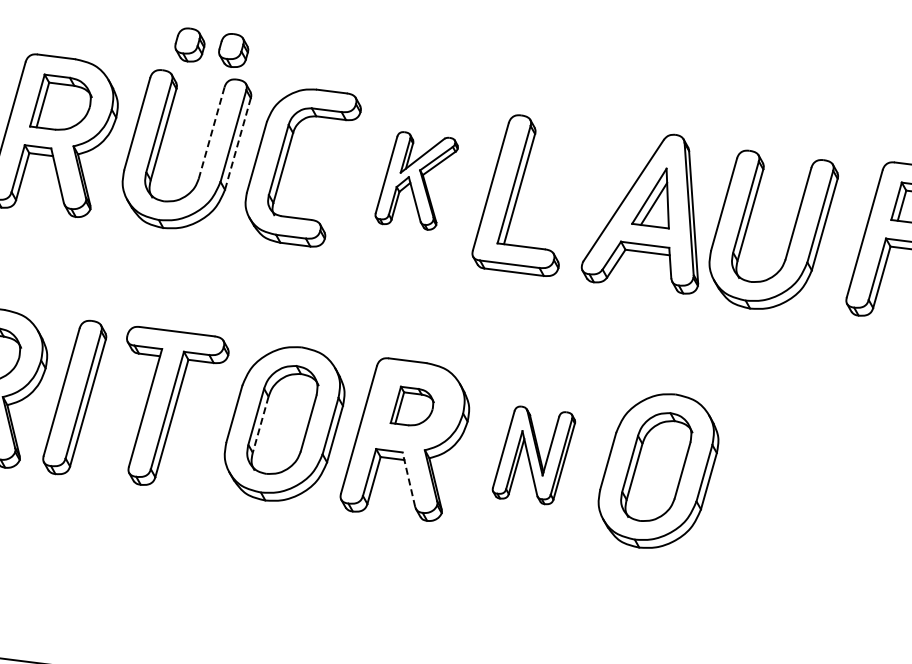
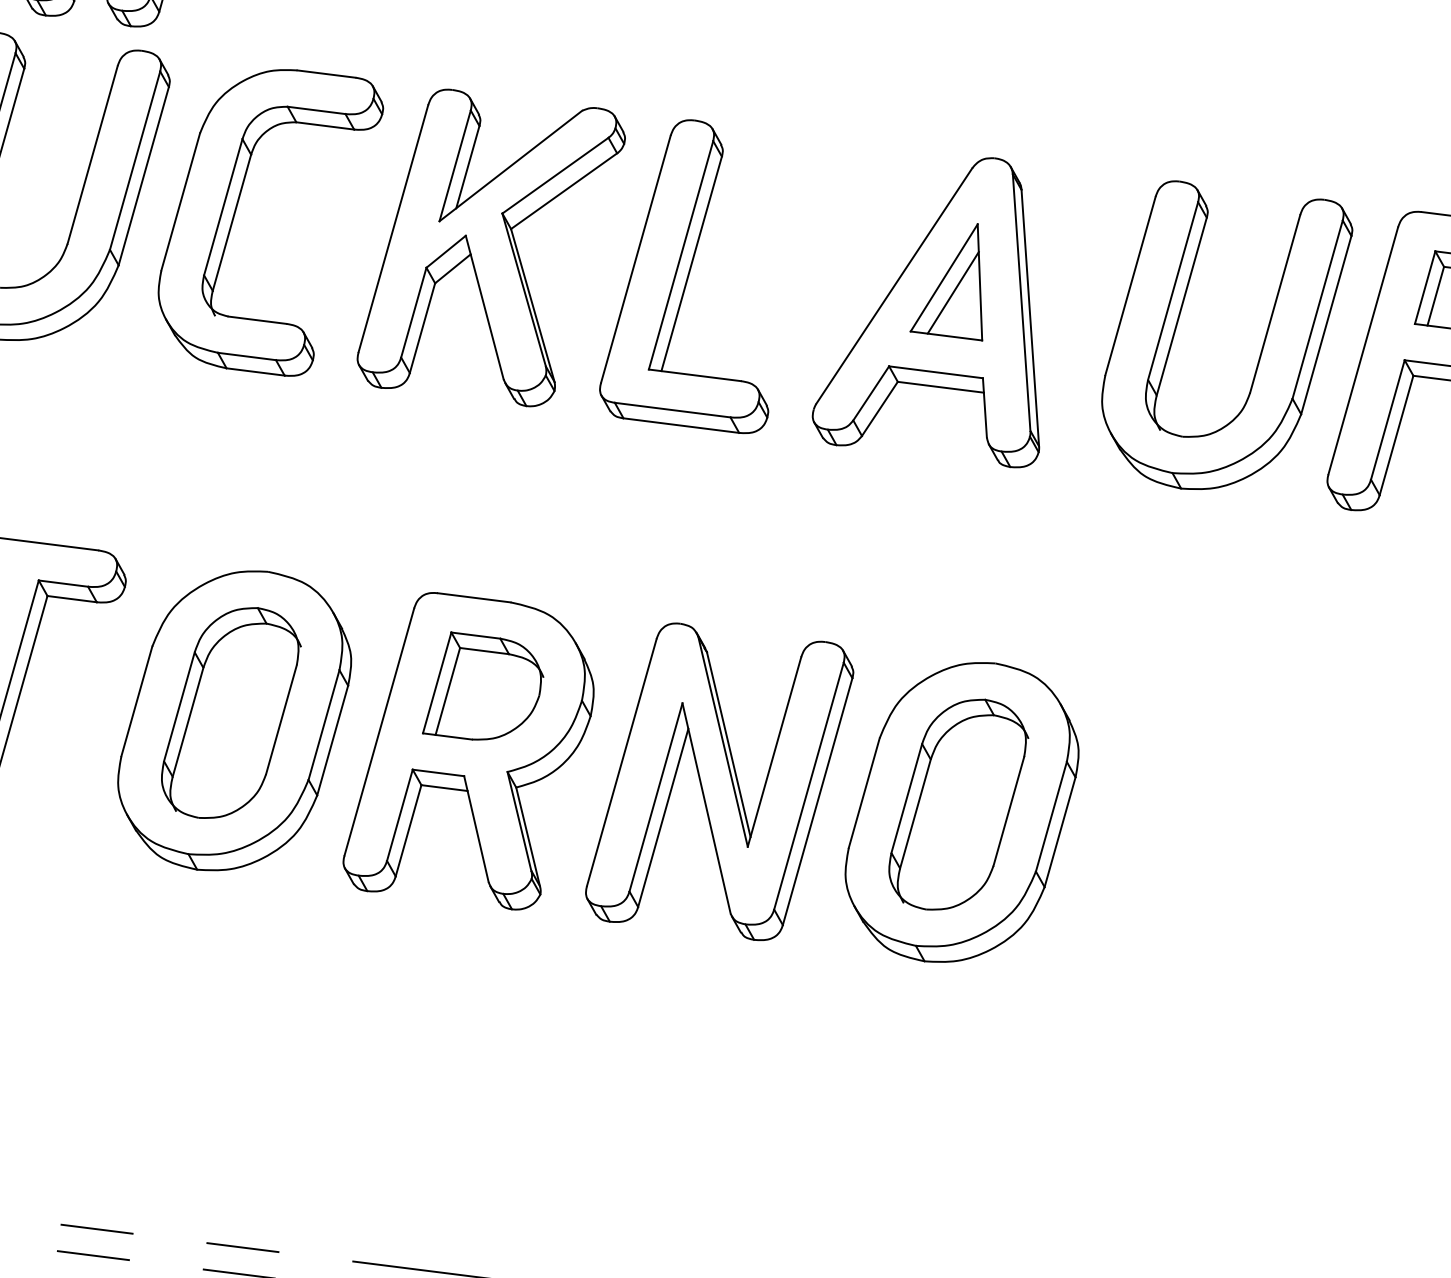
line: (211, 132) -> (92, 153), dashed -> solid
line: (237, 144) -> (142, 177), dashed -> solid
part: (416, 180) -> (491, 247), size x1.67
part: (791, 234) -> (1261, 344), moved
part: (412, 405) -> (483, 684), size x1.43
line: (260, 425) -> (187, 723), dashed -> solid
part: (533, 455) -> (718, 782), size x1.67
line: (408, 479) -> (475, 828), dashed -> solid

